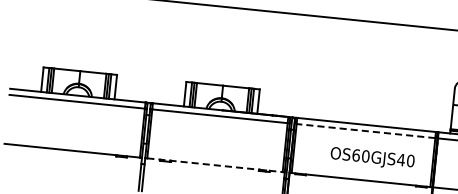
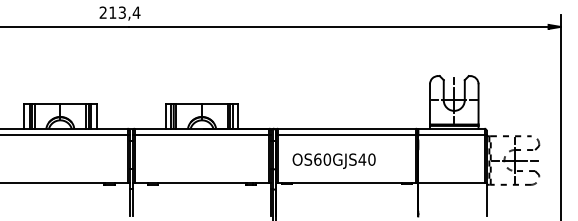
line: (365, 130) -> (346, 134), dashed -> solid
text: (371, 157) -> (333, 160), moved
line: (215, 165) -> (202, 183), dashed -> solid

